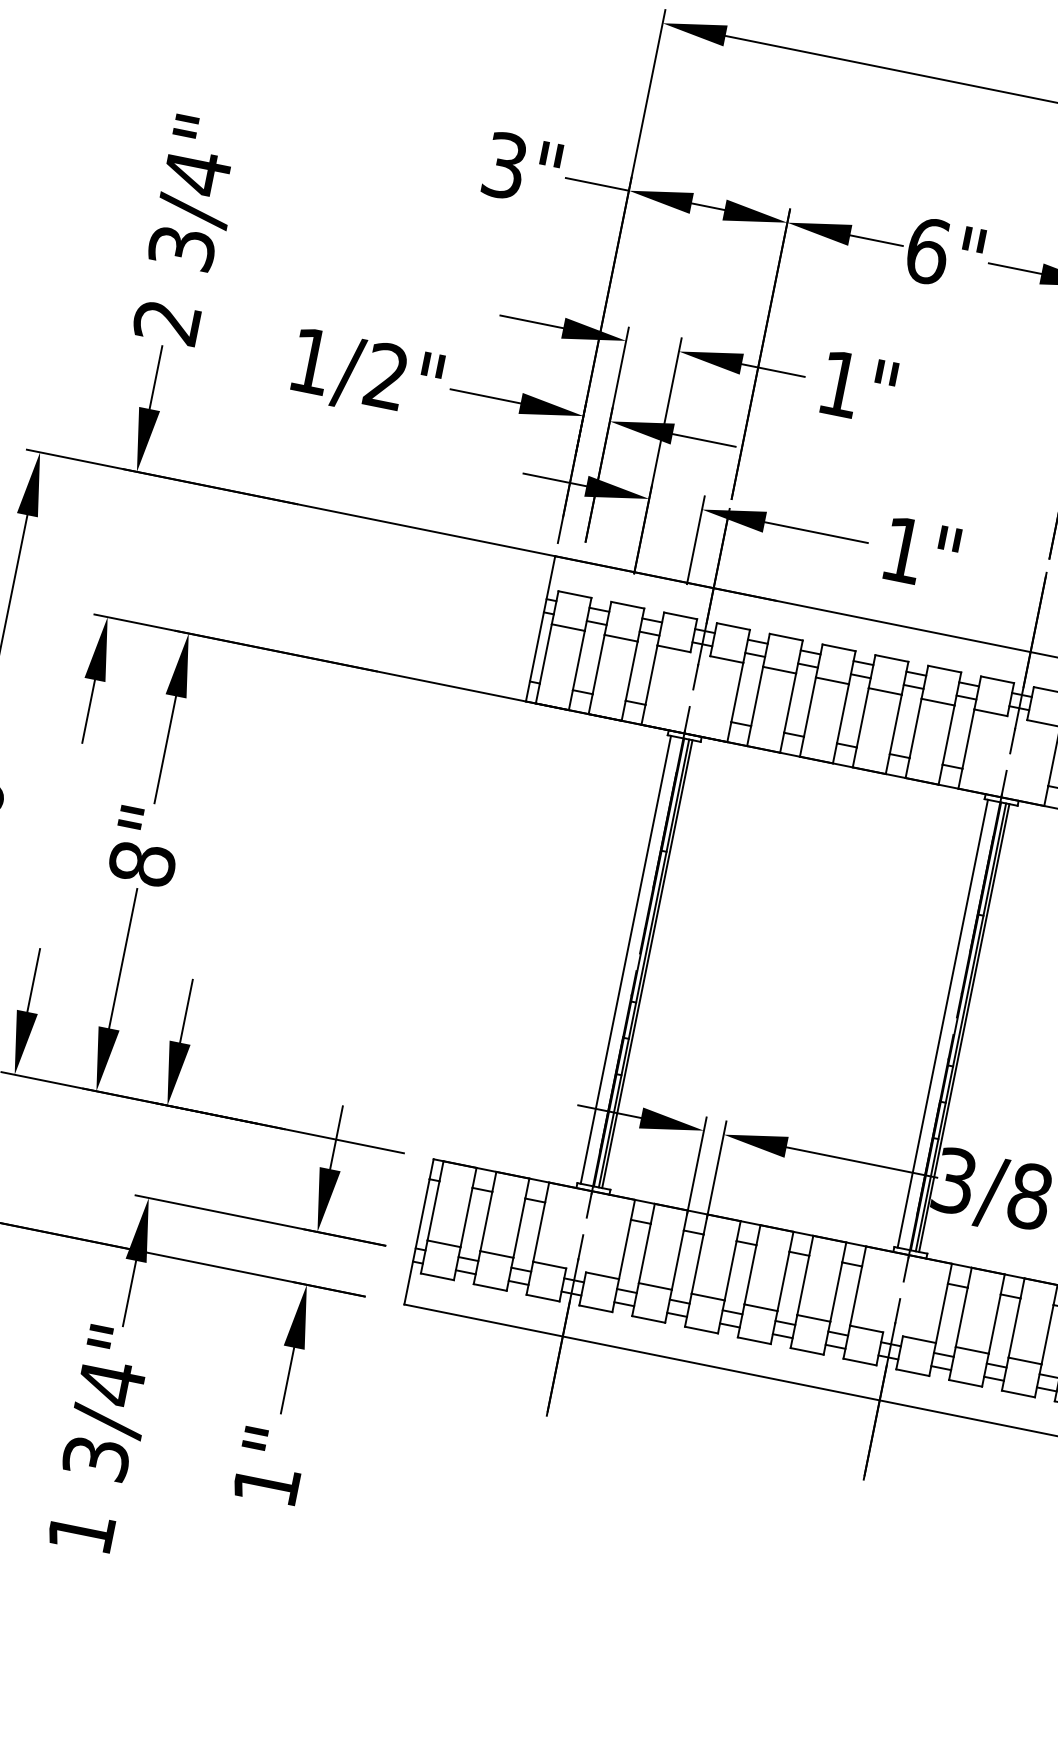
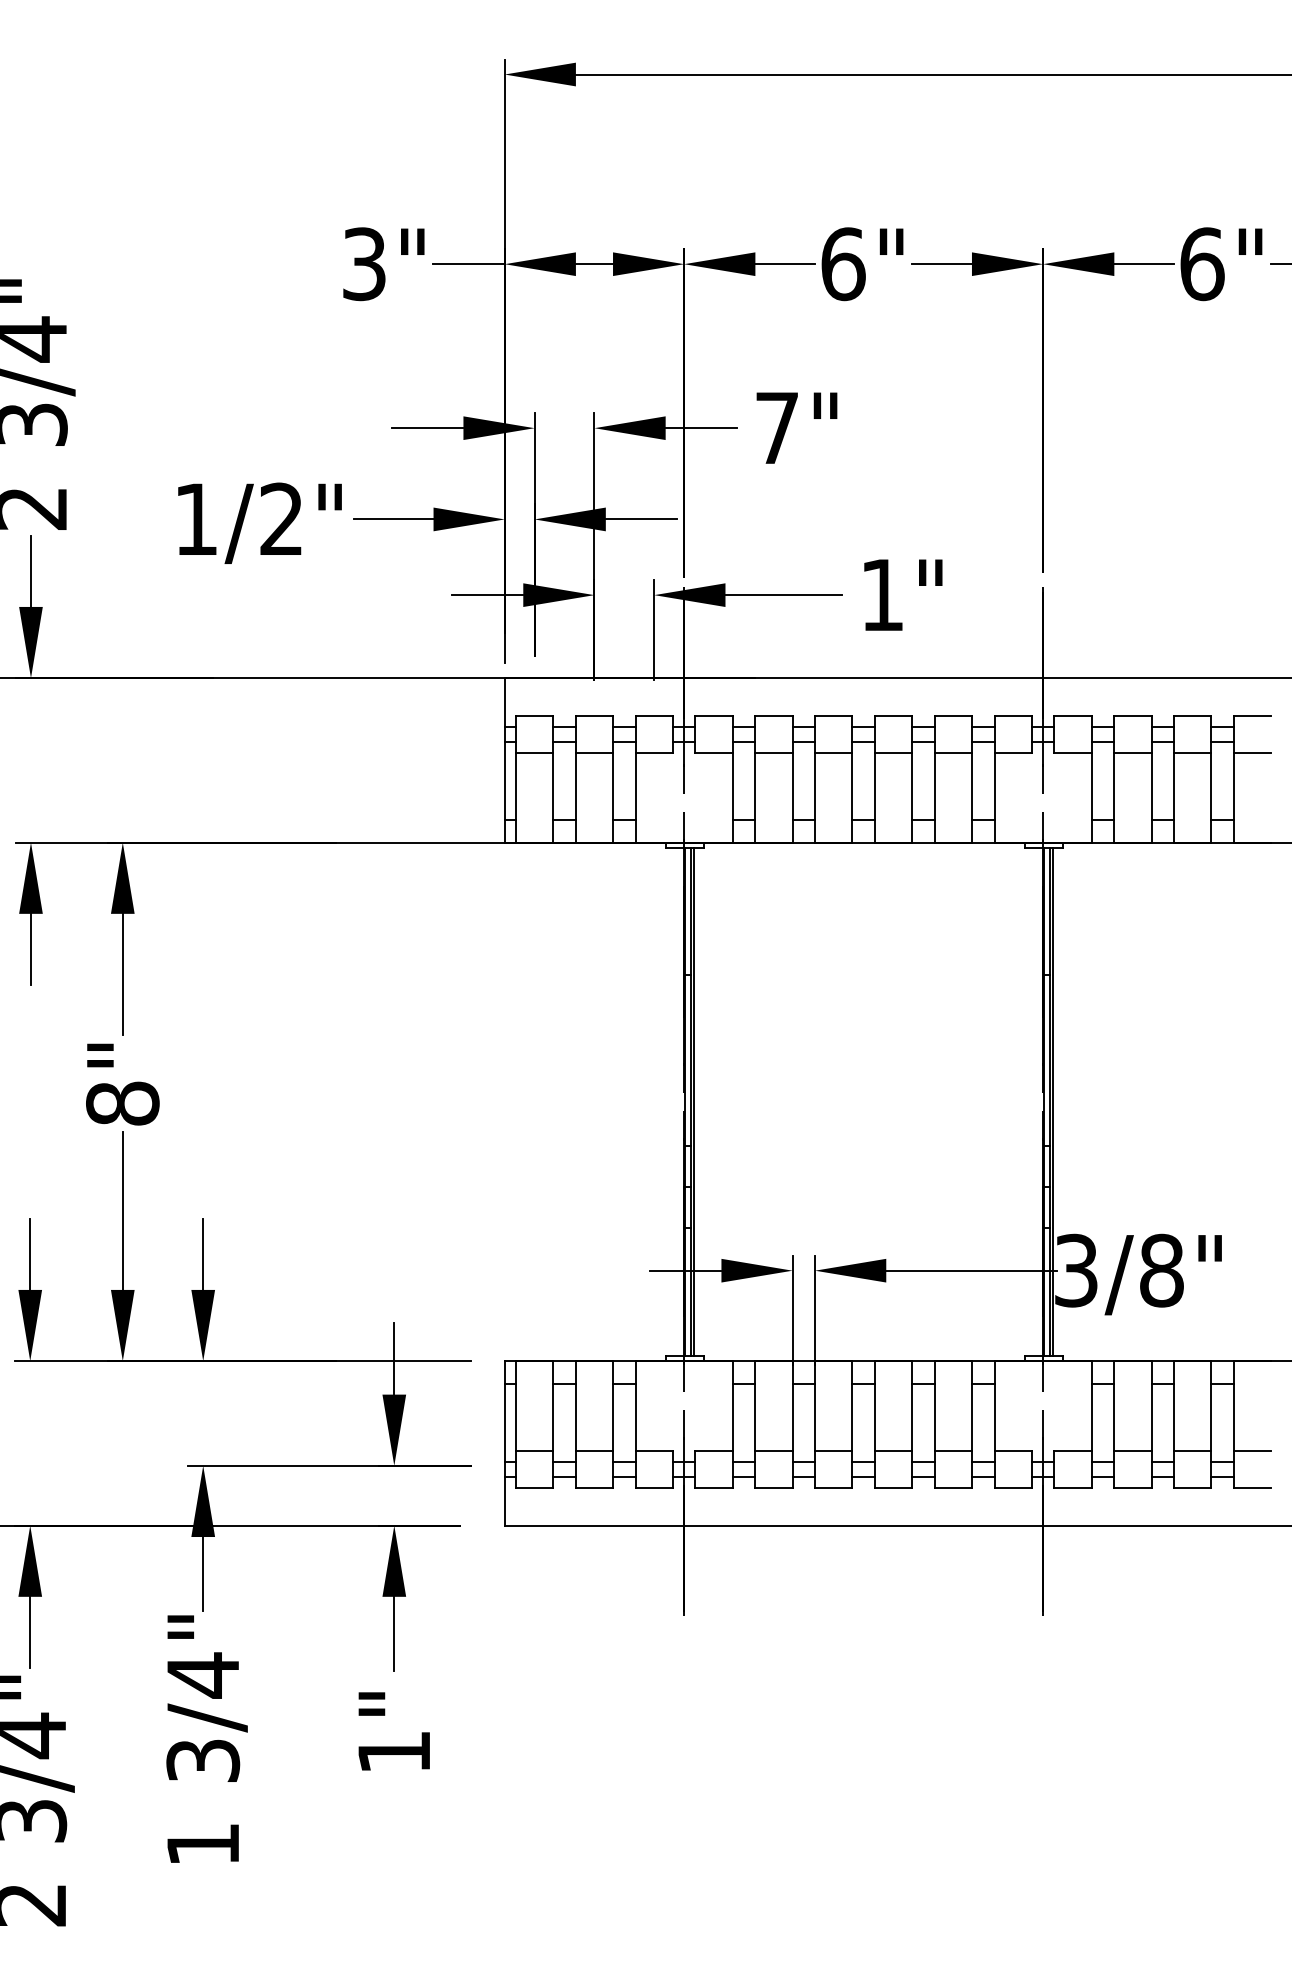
text: (839, 383) -> (776, 427), 1" -> 7"
line: (626, 959) -> (670, 1101), removed
line: (943, 1023) -> (1029, 1101), removed

